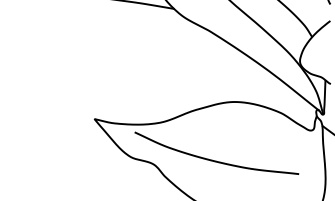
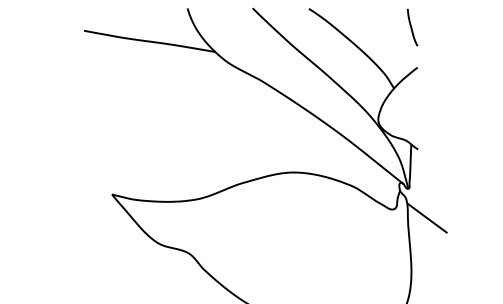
curve: (215, 160) -> (269, 248), removed

